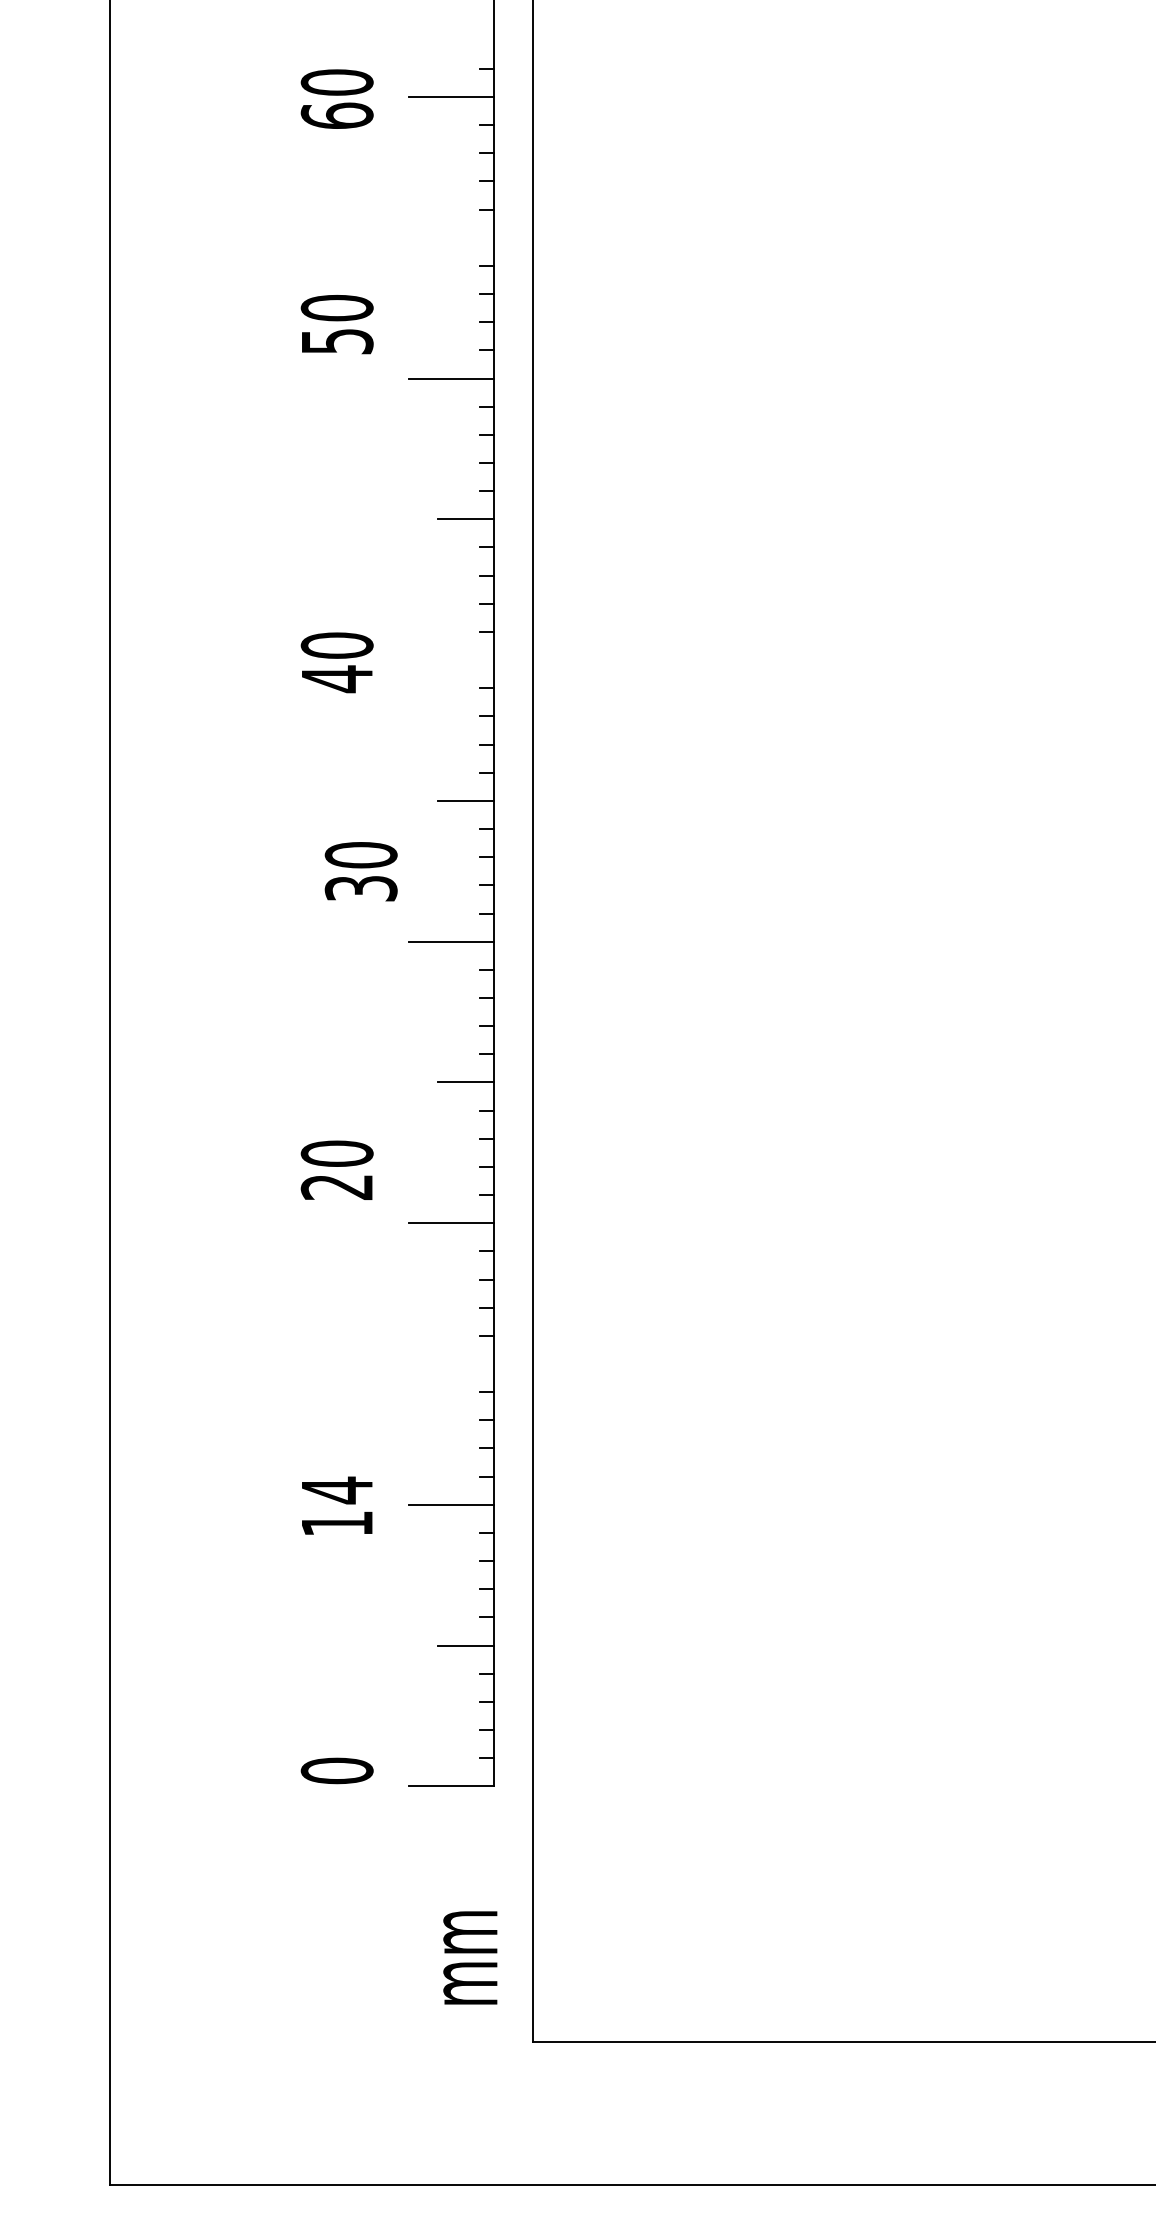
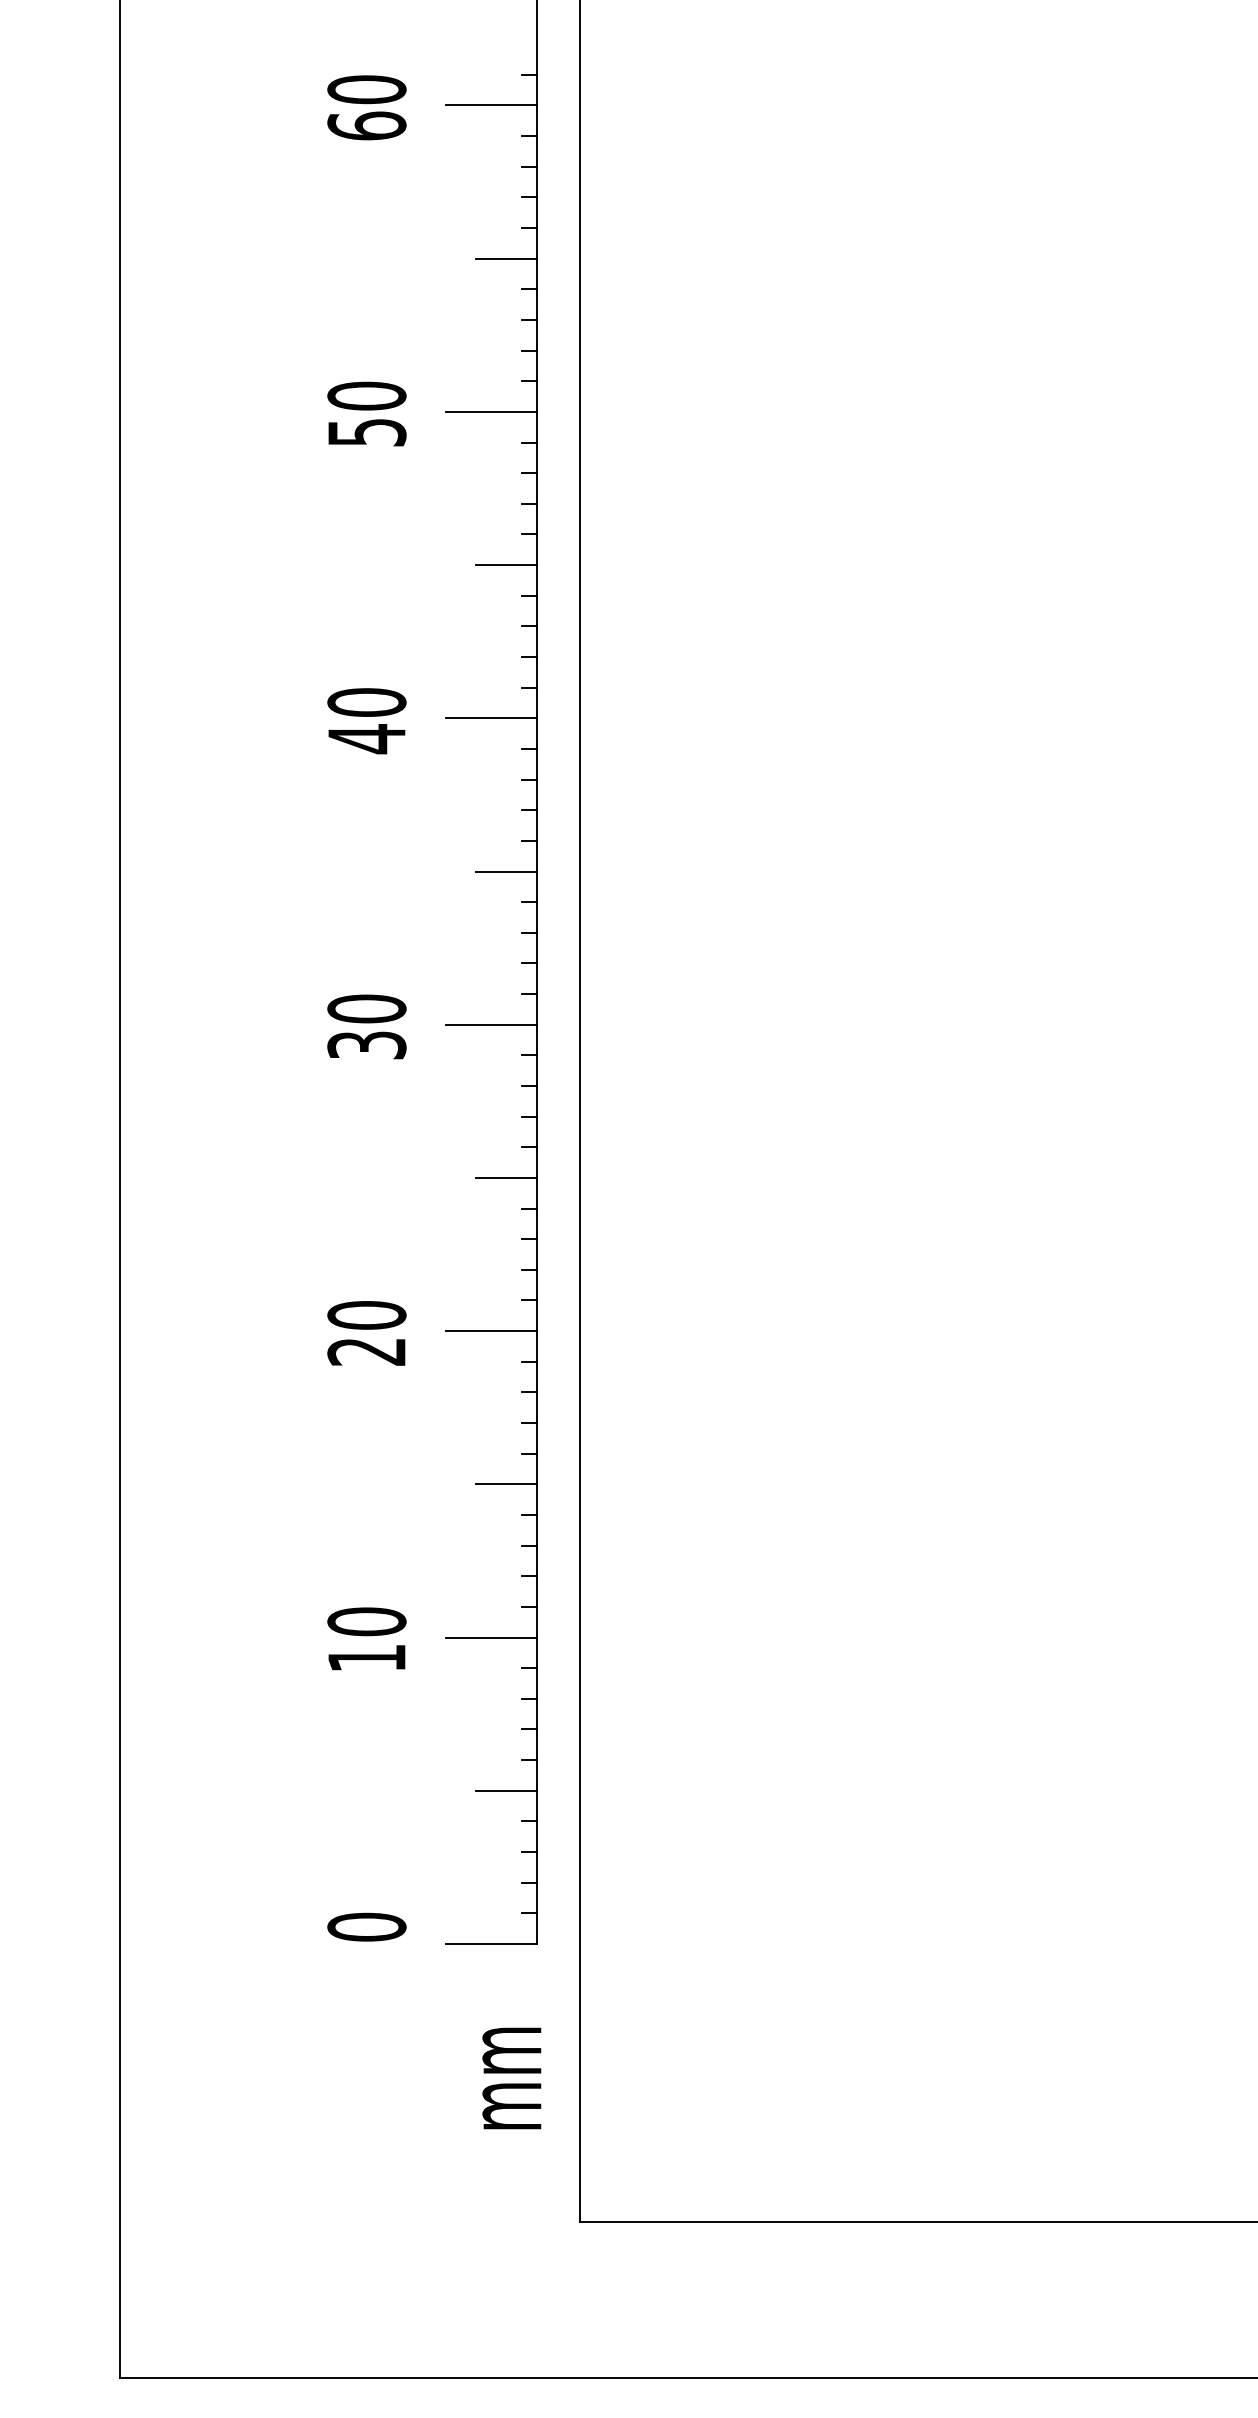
line: (465, 237) -> (506, 258), added
text: (336, 324) -> (366, 413), moved
line: (451, 660) -> (491, 718), added
text: (360, 871) -> (366, 1026), moved
text: (336, 1169) -> (366, 1332), moved
line: (465, 1364) -> (506, 1484), added
text: (336, 1490) -> (366, 1622), 14 -> 10
text: (470, 1957) -> (512, 2078), moved

